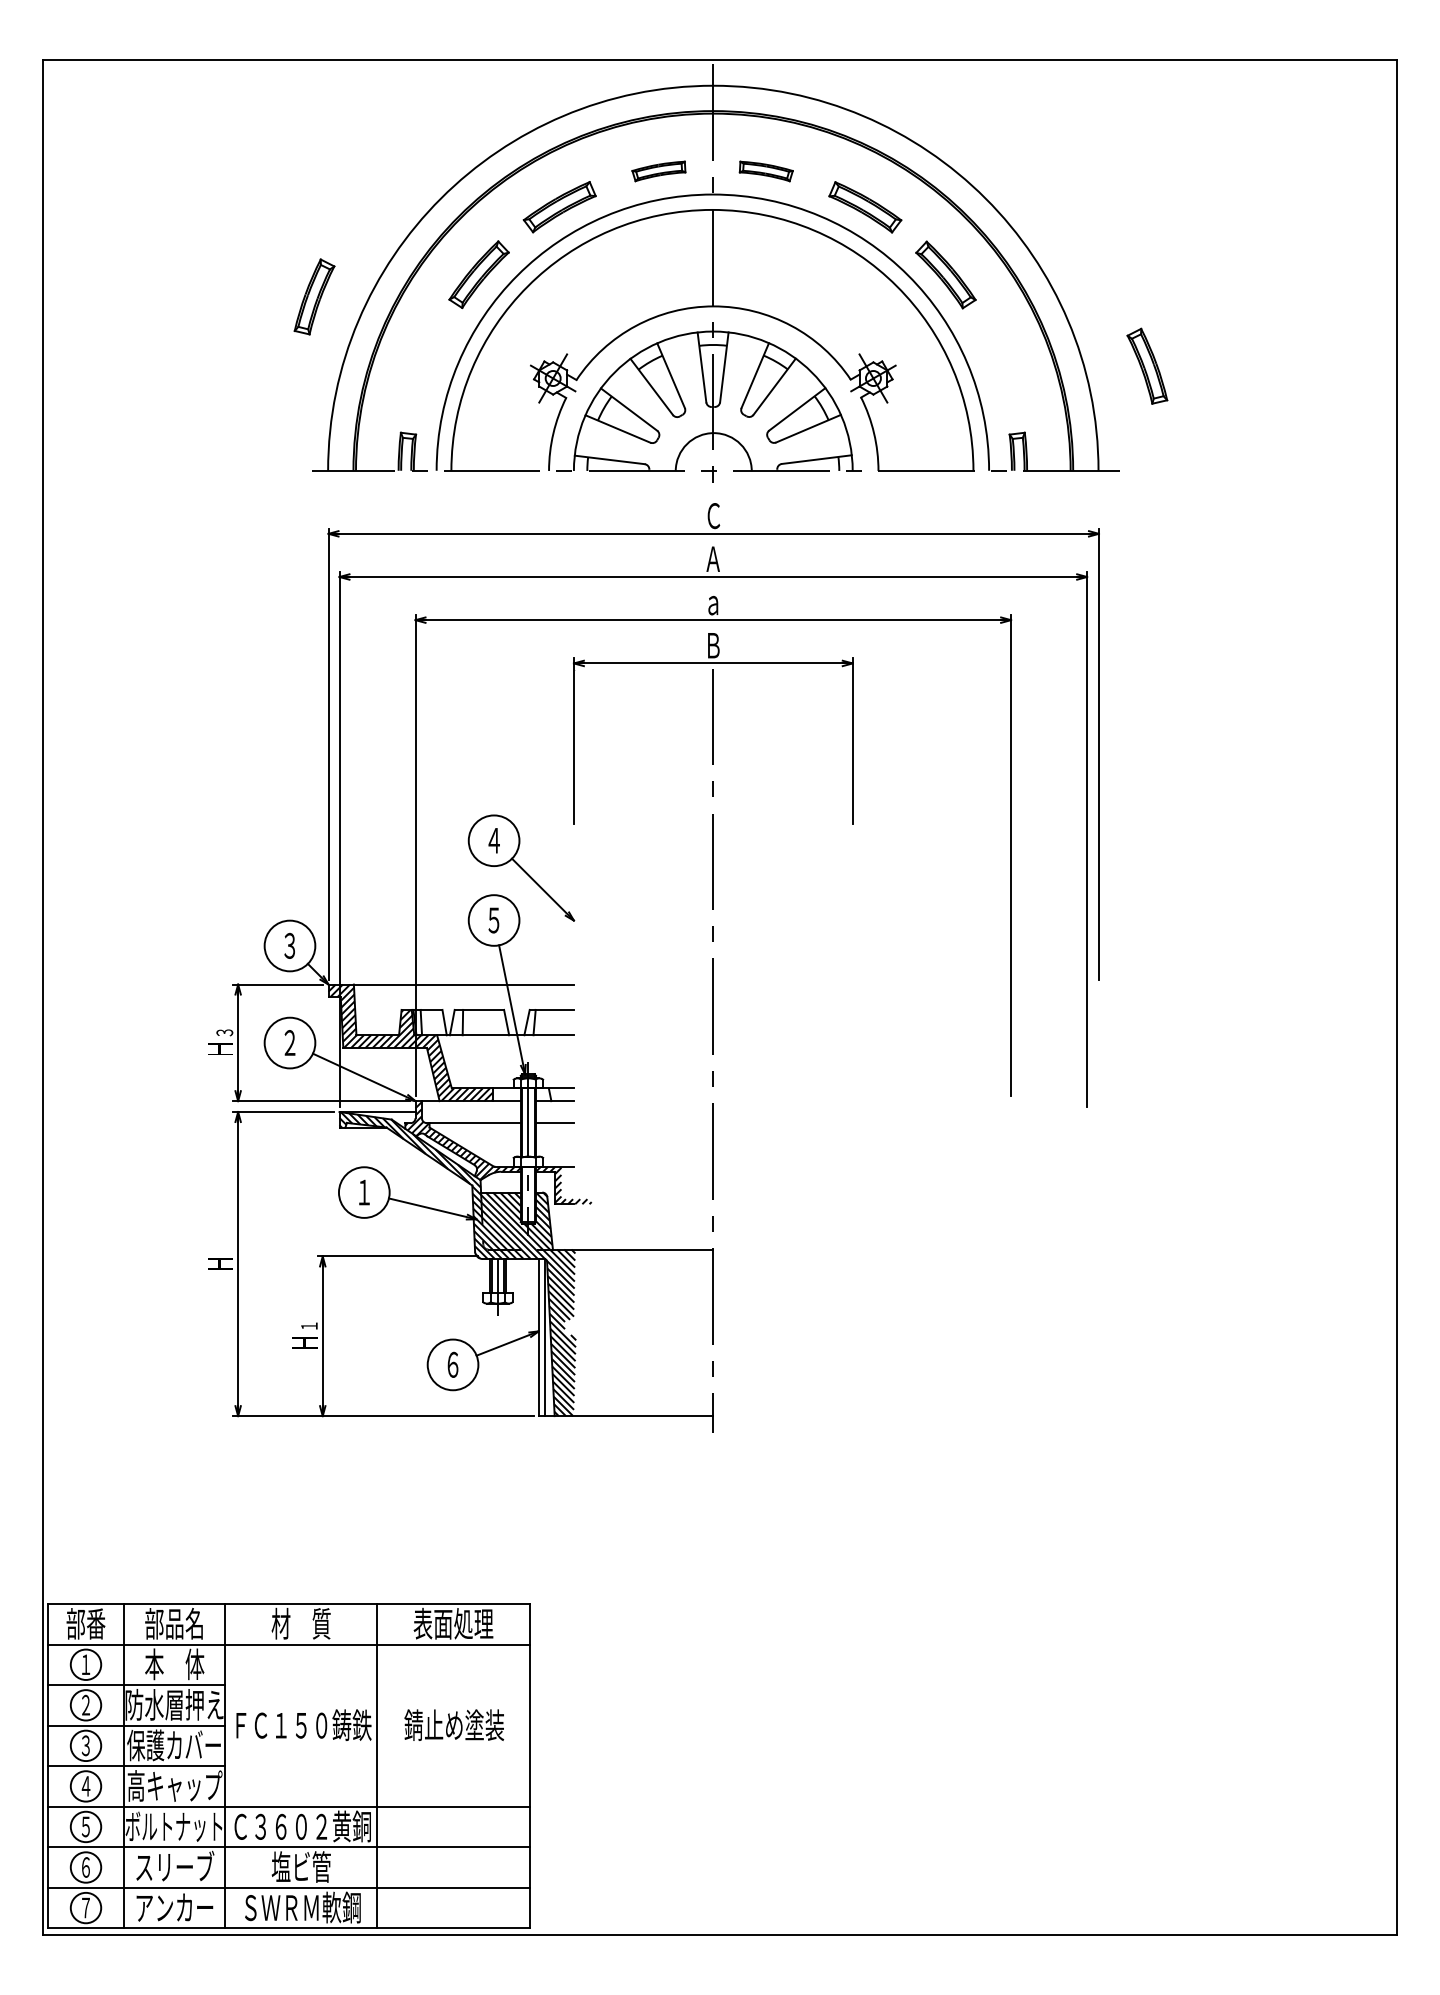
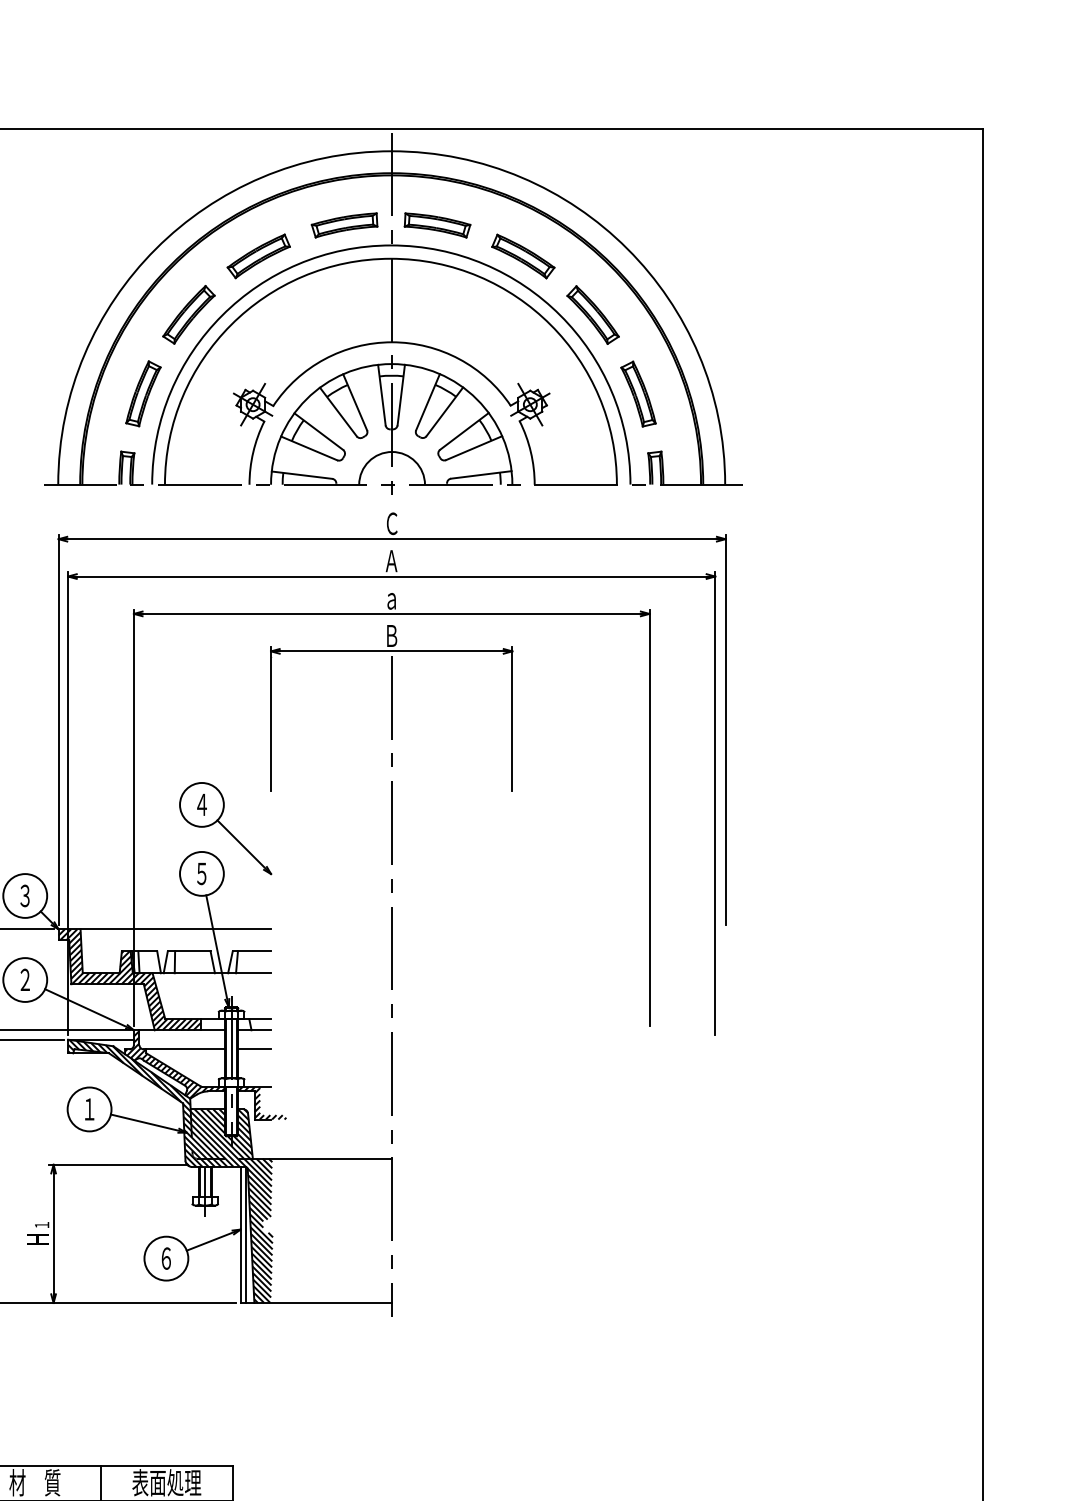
part: (658, 171) -> (344, 225), size x1.43
part: (766, 171) -> (437, 225), size x1.43
part: (314, 296) -> (143, 393), moved
part: (1147, 365) -> (638, 393), moved

